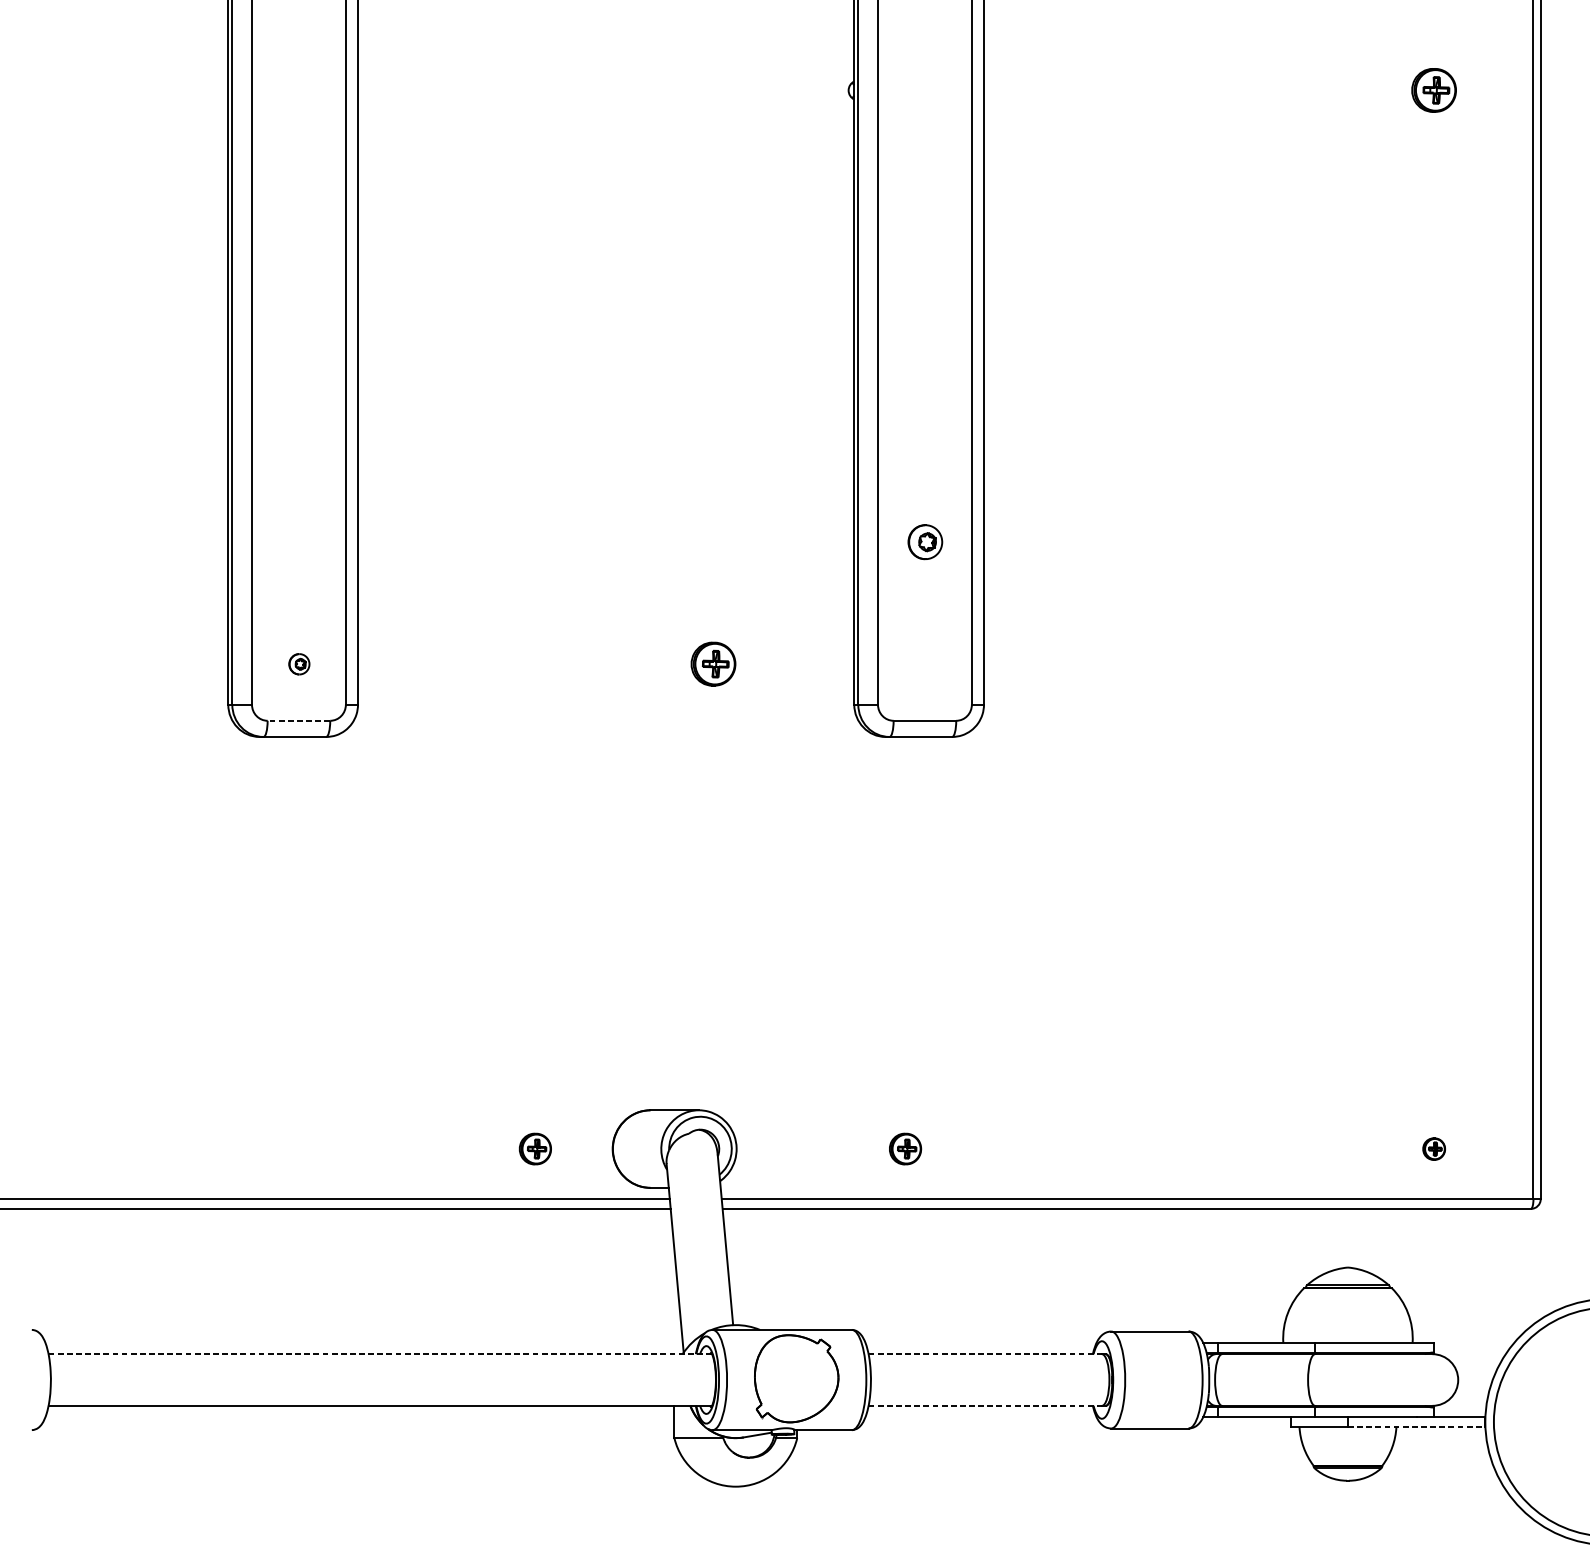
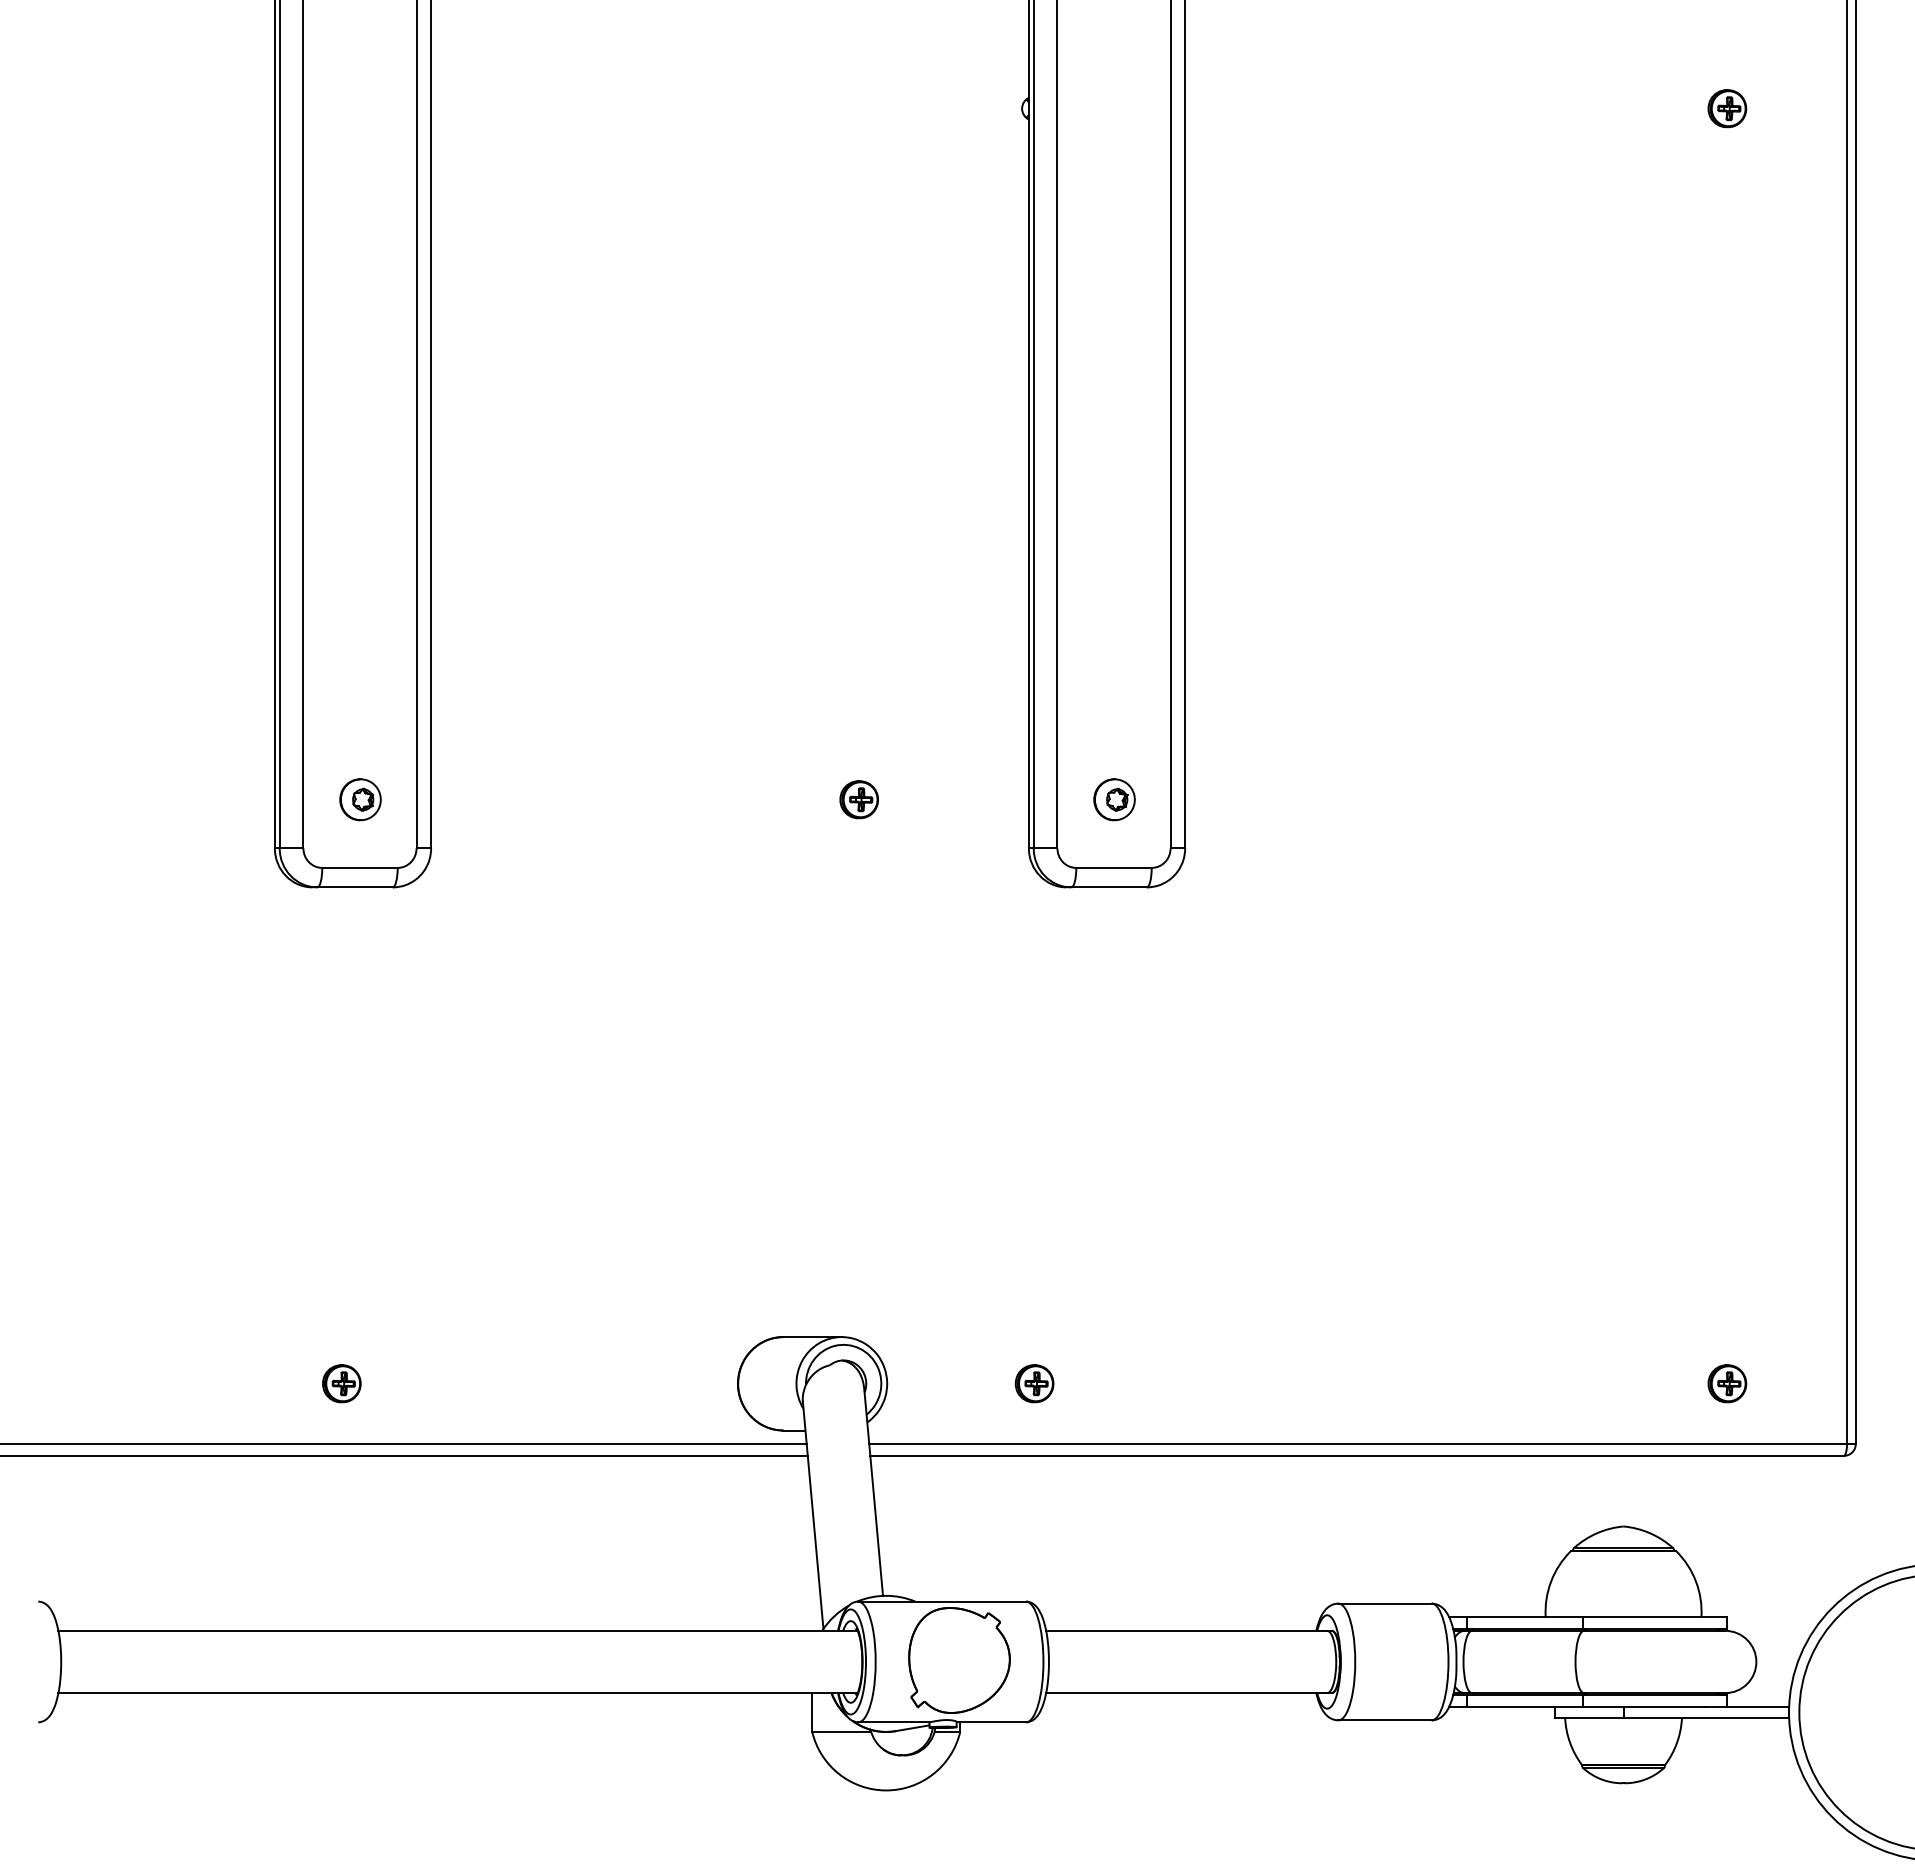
part: (1434, 90) -> (1727, 108), size x0.71
part: (925, 541) -> (1114, 799), moved
part: (299, 663) -> (360, 799), size x1.67
part: (712, 663) -> (858, 799), size x0.71
line: (299, 720) -> (360, 867), dashed -> solid
part: (535, 1148) -> (341, 1383), moved
part: (905, 1148) -> (1034, 1383), moved
part: (1434, 1148) -> (1727, 1383), size x1.43
line: (380, 1353) -> (458, 1630), dashed -> solid
line: (985, 1353) -> (1186, 1630), dashed -> solid
line: (985, 1406) -> (1186, 1693), dashed -> solid
line: (1416, 1426) -> (1706, 1718), dashed -> solid

